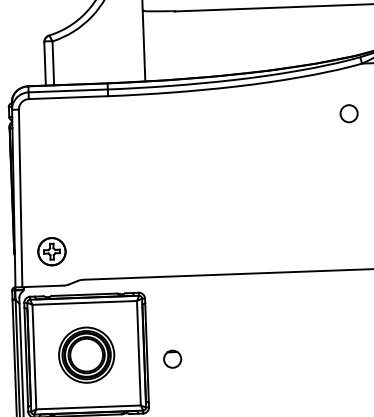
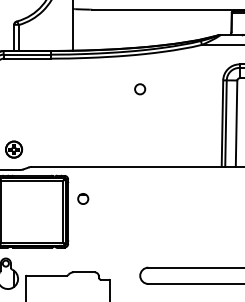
circle: (349, 114) -> (140, 89), moved
part: (86, 354) -> (32, 211), removed
circle: (173, 358) -> (83, 198), moved

